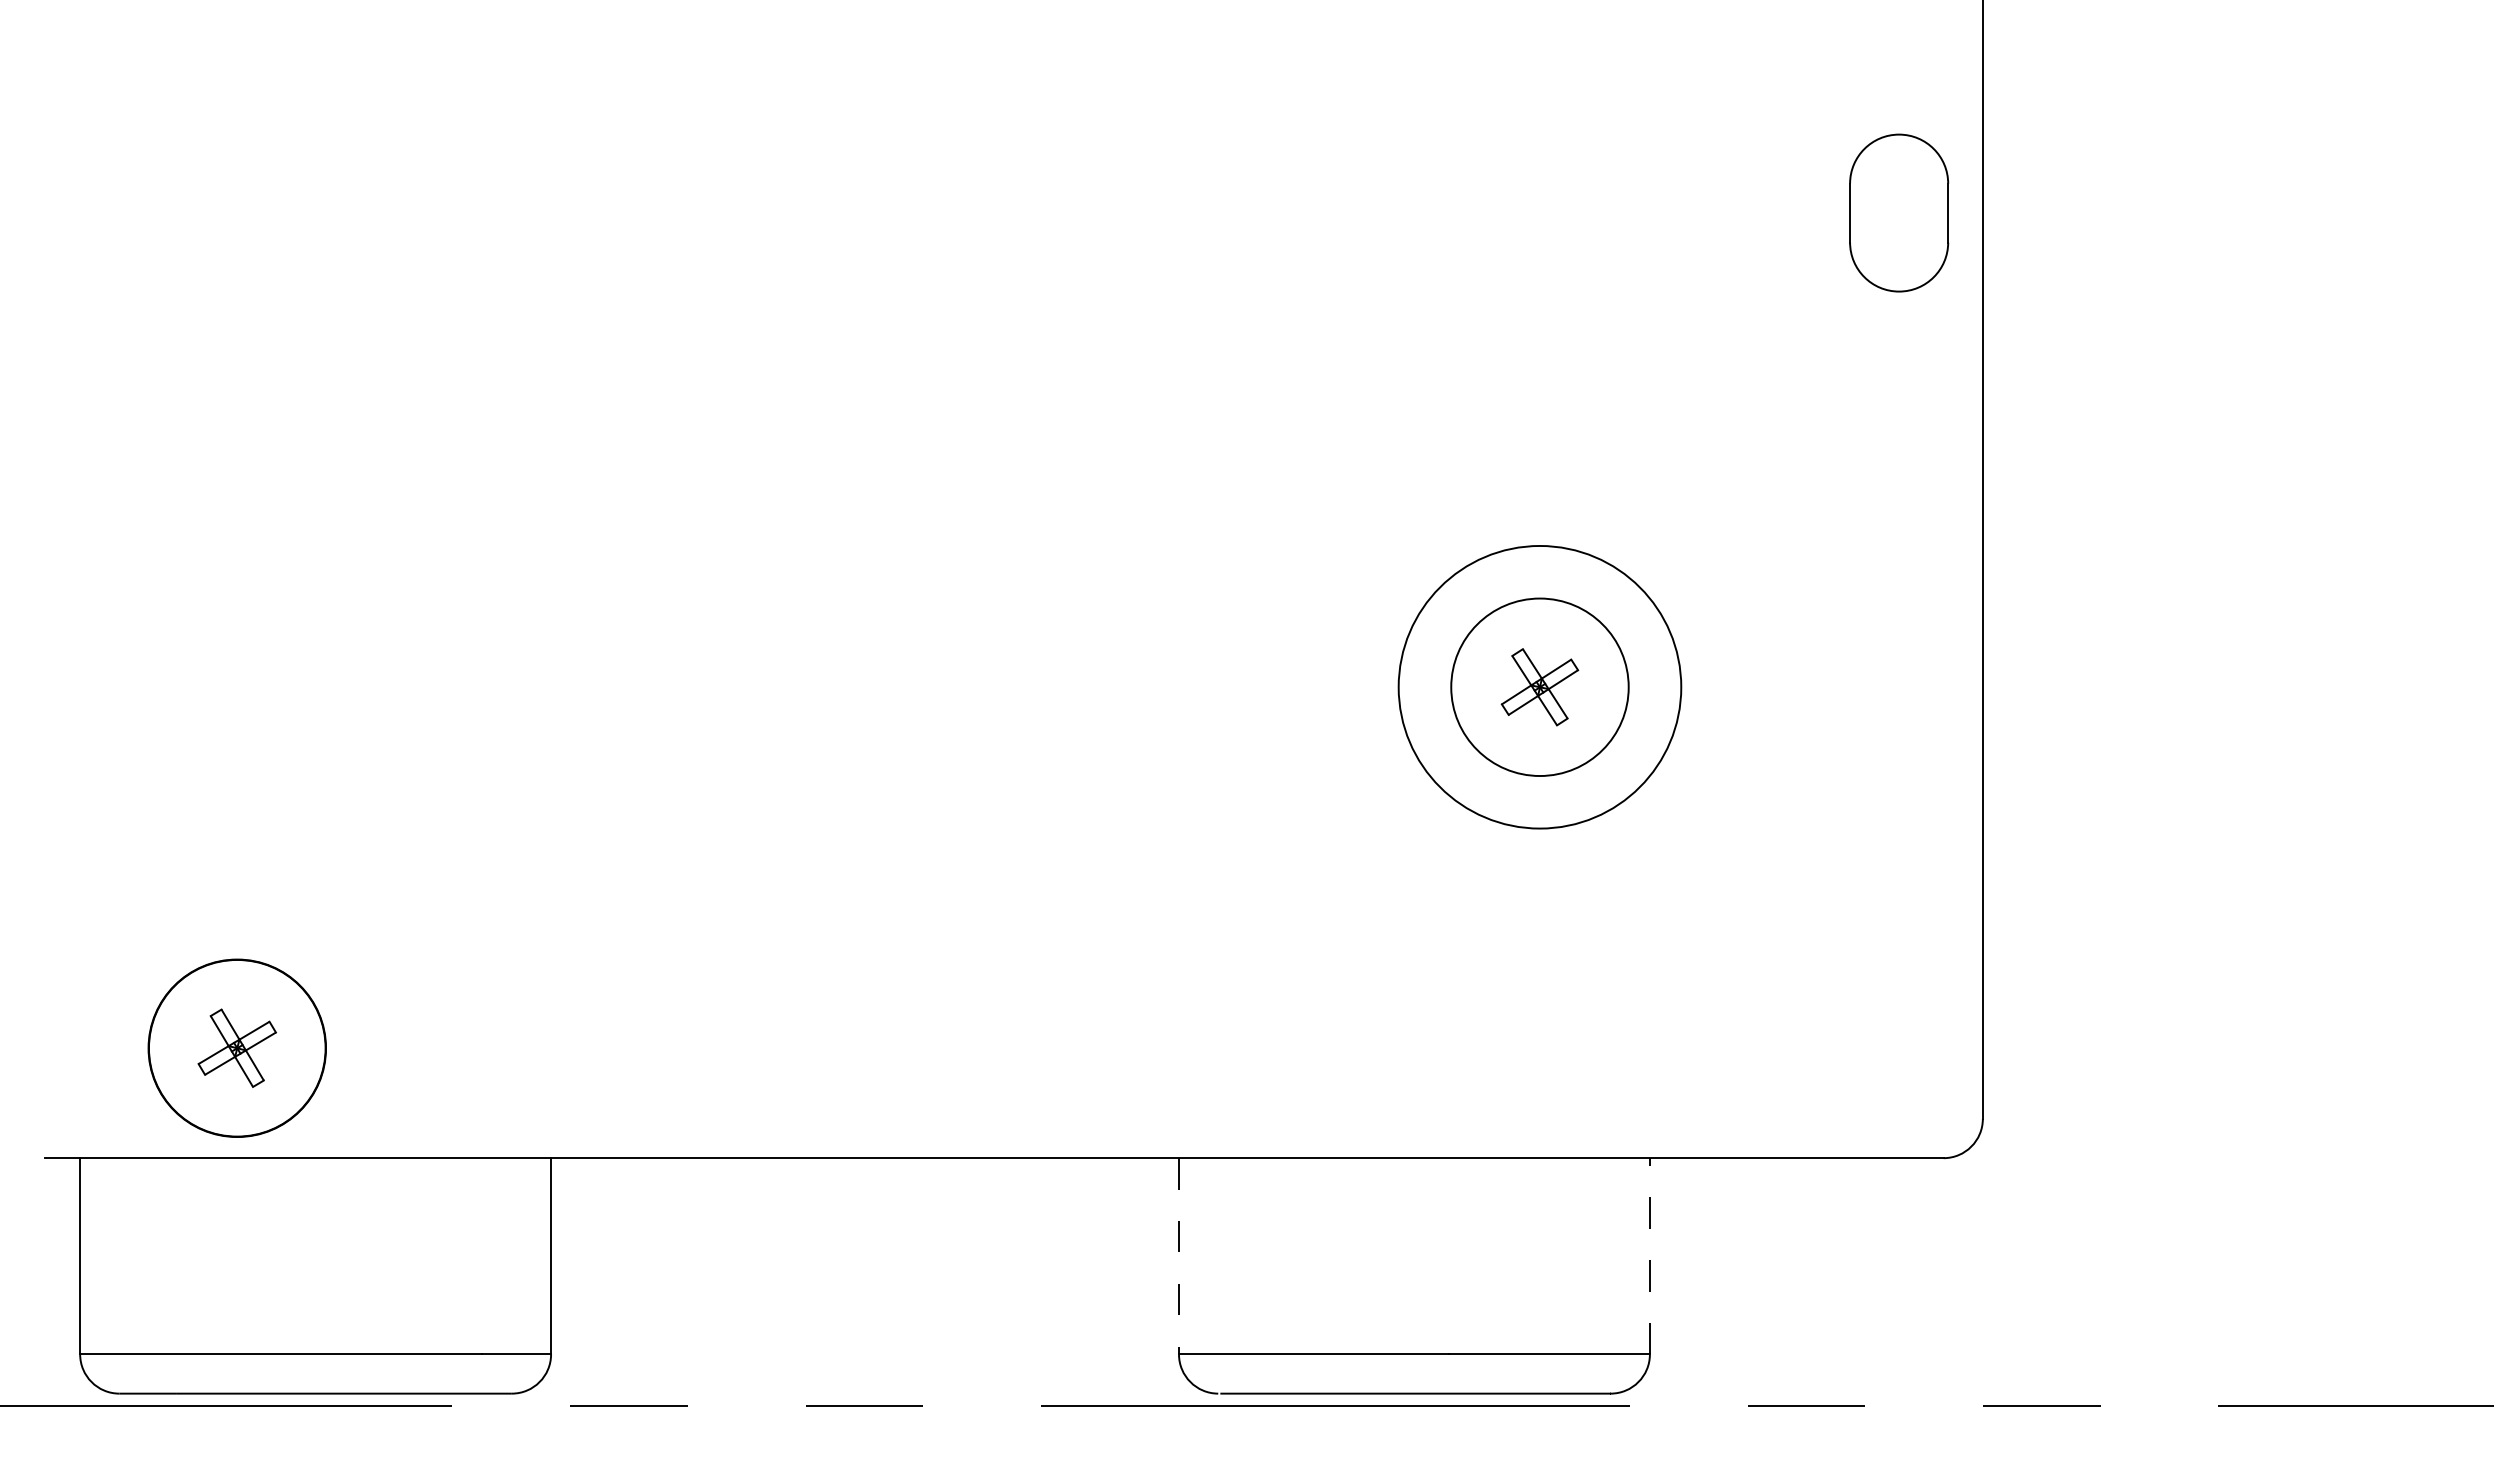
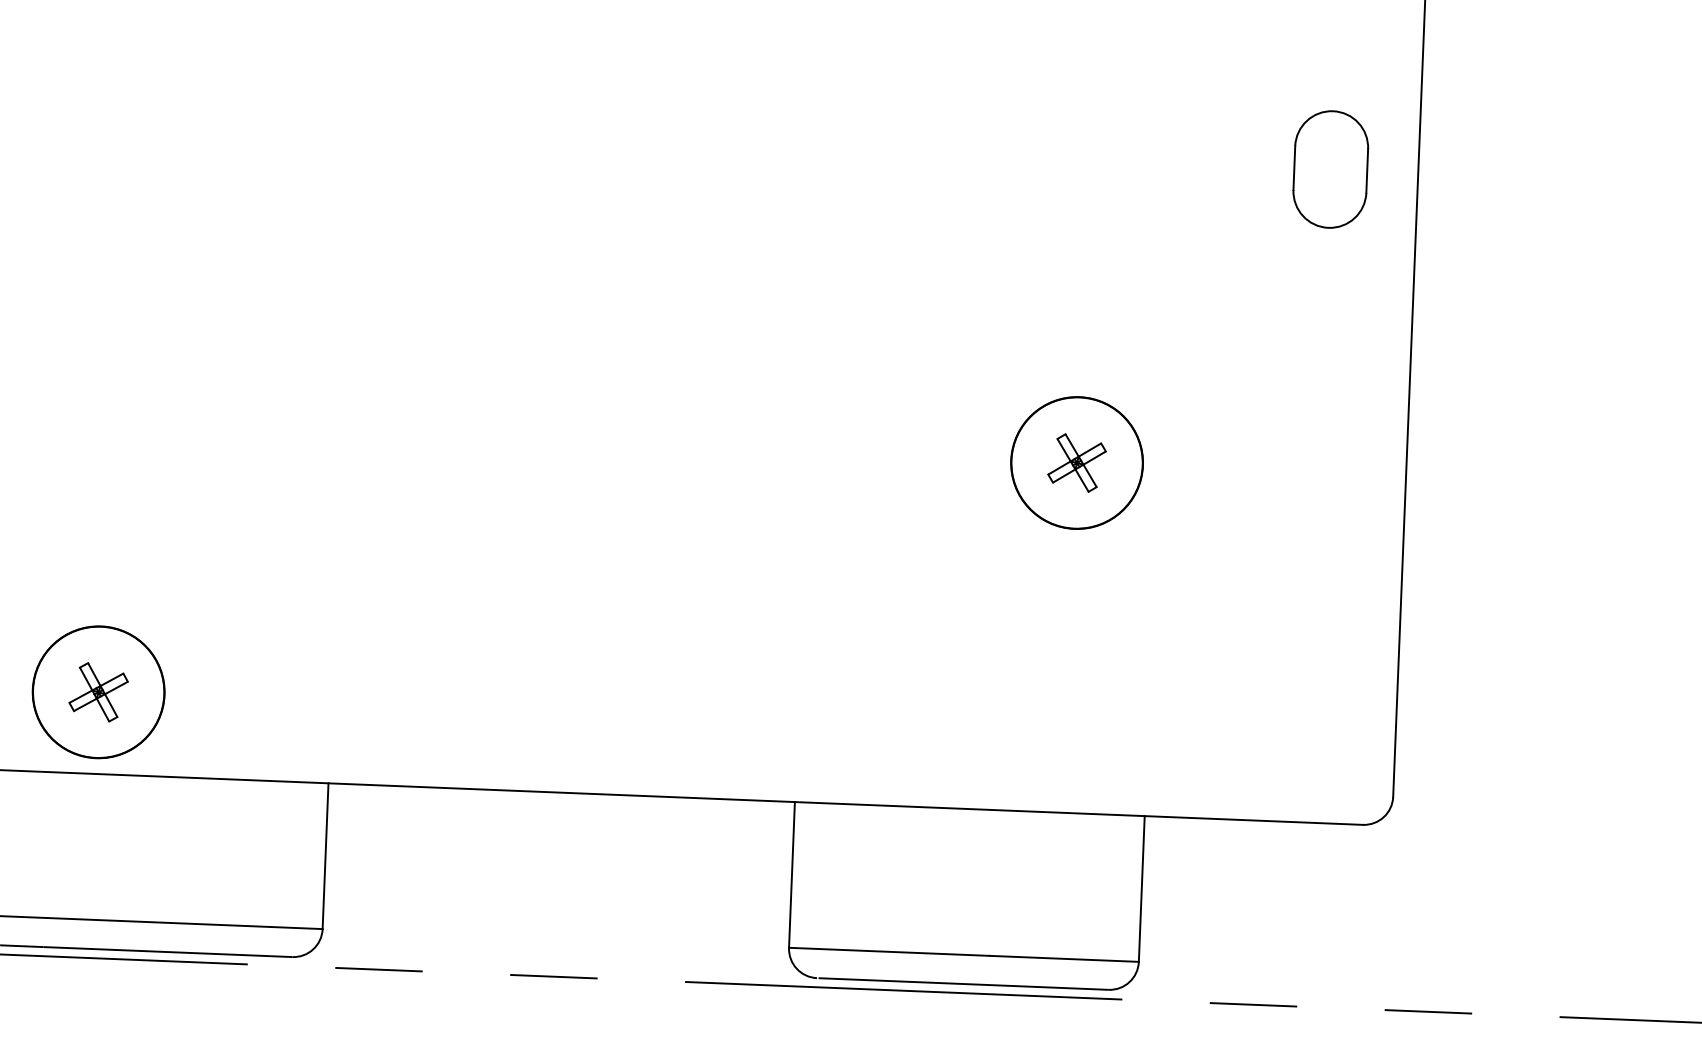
part: (1899, 212) -> (1331, 169), moved
circle: (1539, 686) -> (1076, 462), size x0.62
line: (1649, 1255) -> (1141, 888), dashed -> solid
line: (1179, 1256) -> (792, 875), dashed -> solid

